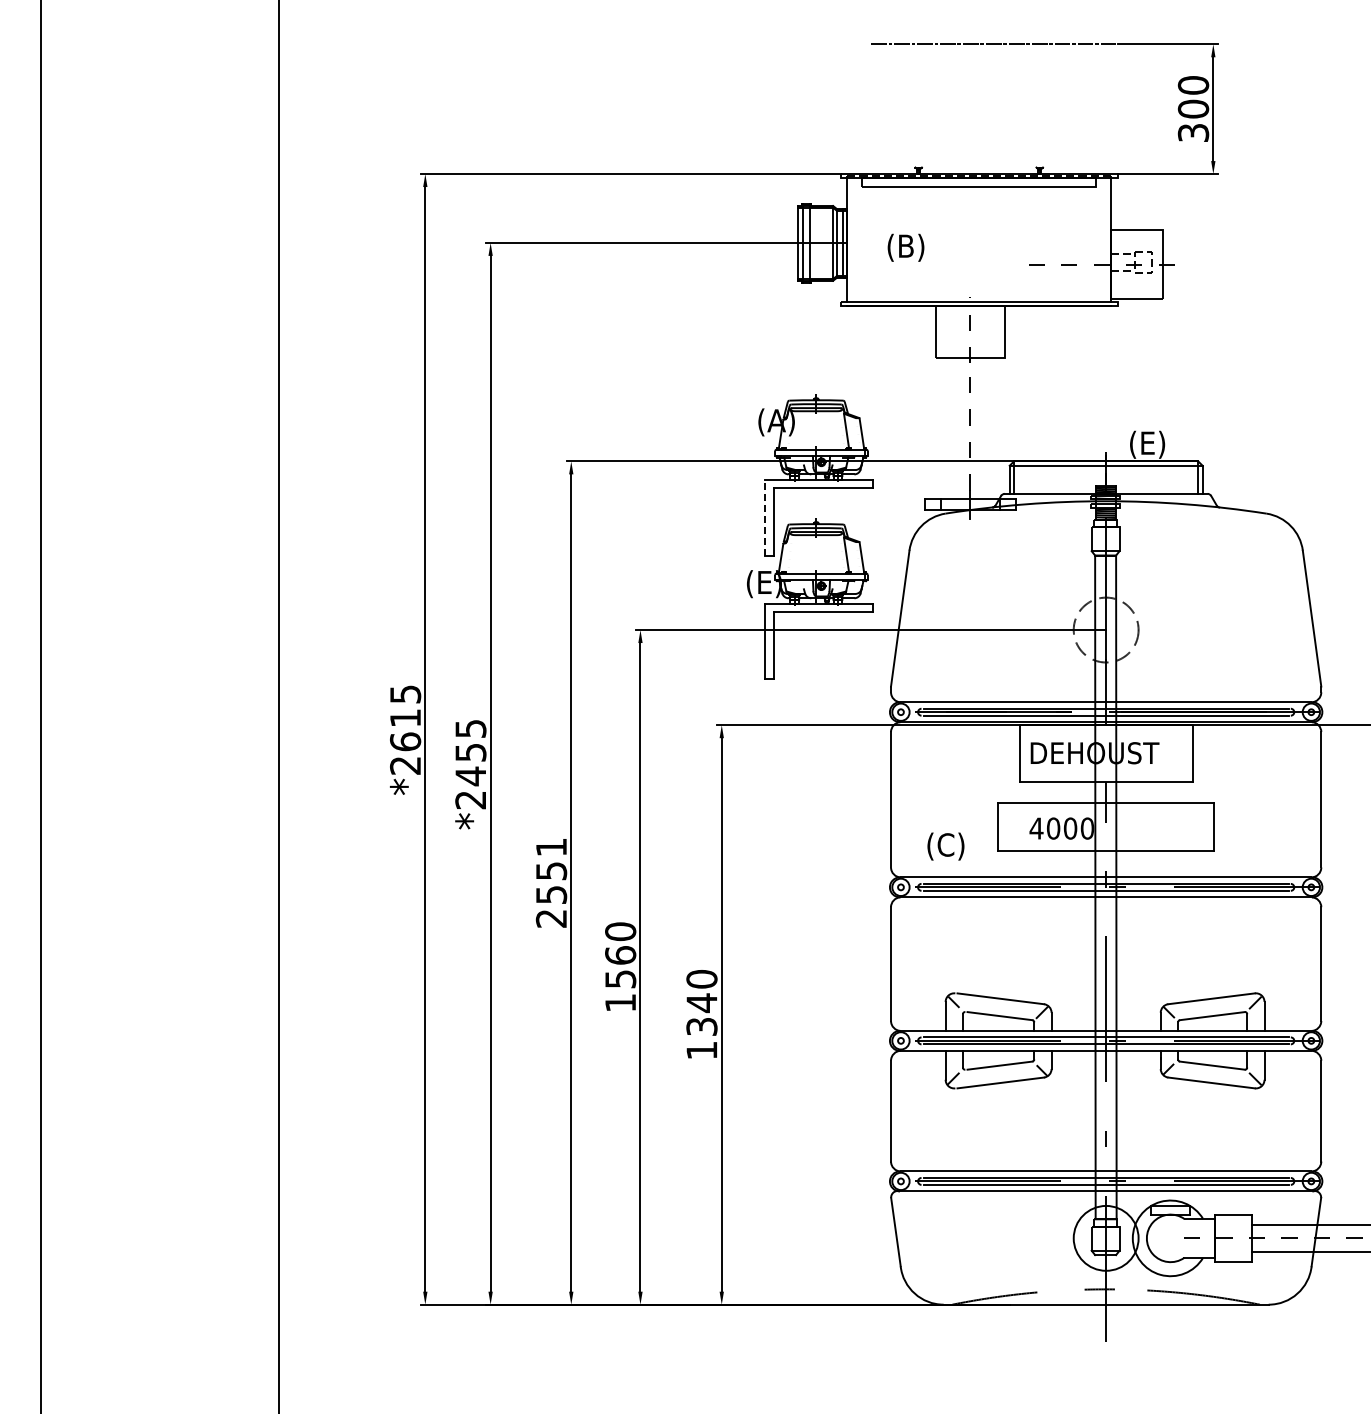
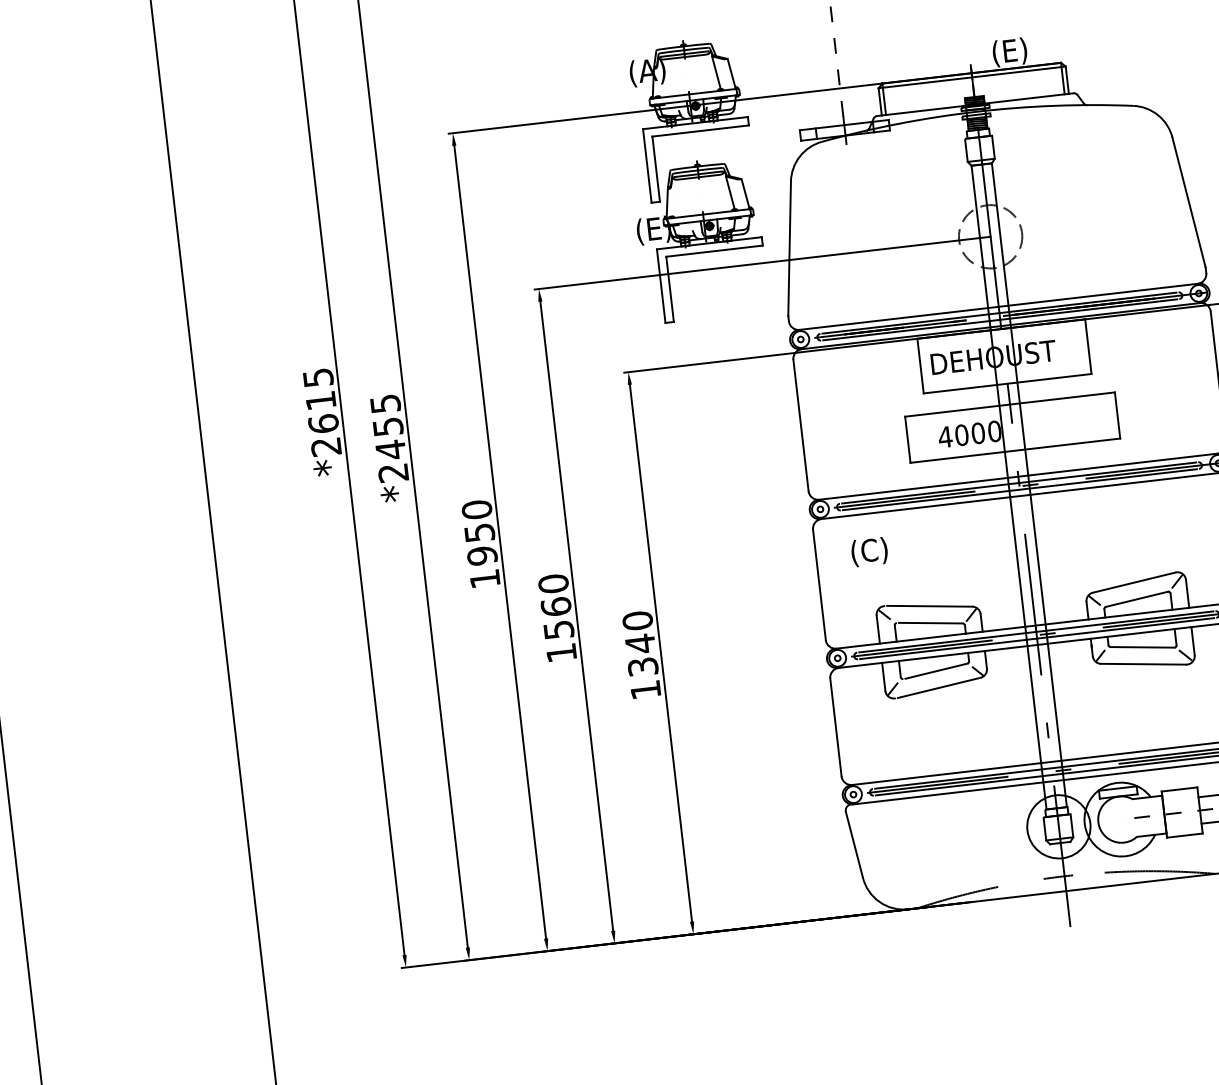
line: (765, 517) -> (647, 165), dashed -> solid
text: (945, 846) -> (869, 552), moved
text: (551, 882) -> (480, 543), 2551 -> 1950

